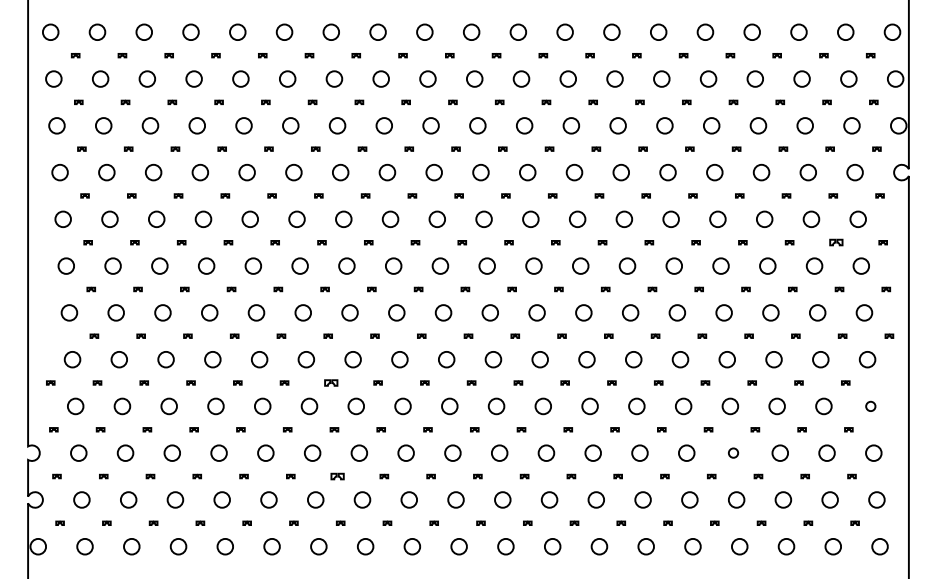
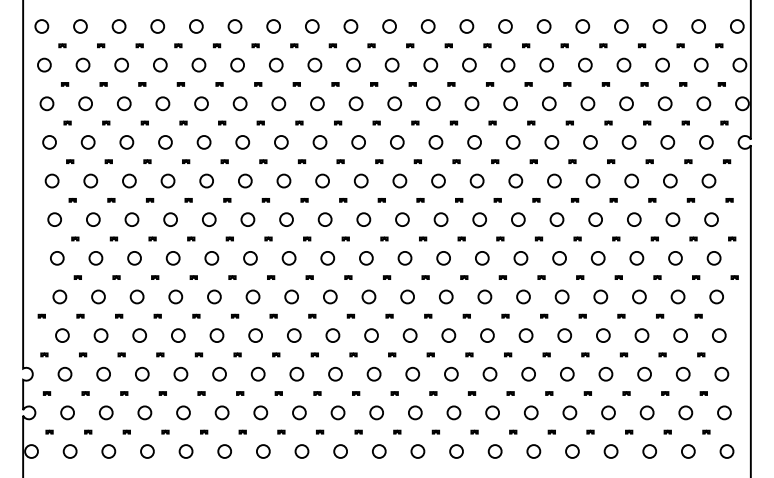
part: (836, 242) -> (691, 200), size x0.62
part: (331, 382) -> (273, 315), size x0.62
circle: (870, 406) -> (719, 335), size x1.67
circle: (733, 452) -> (605, 373), size x1.67
part: (337, 476) -> (278, 393), size x0.62

